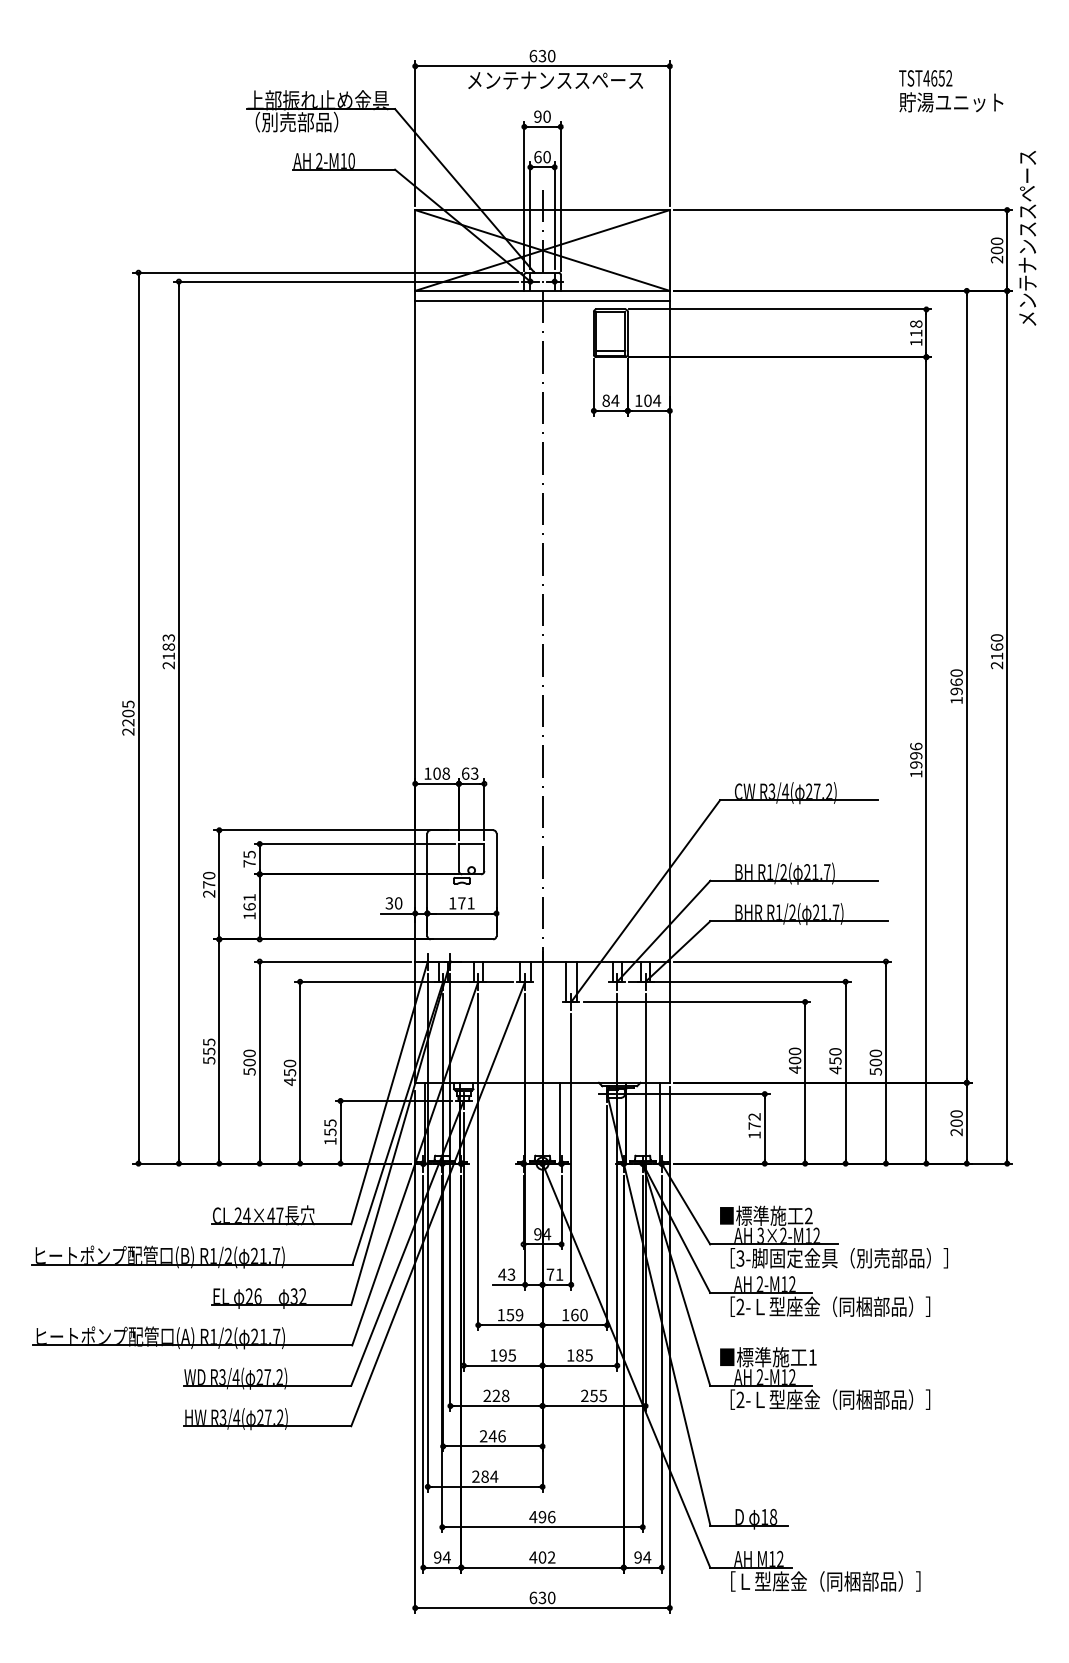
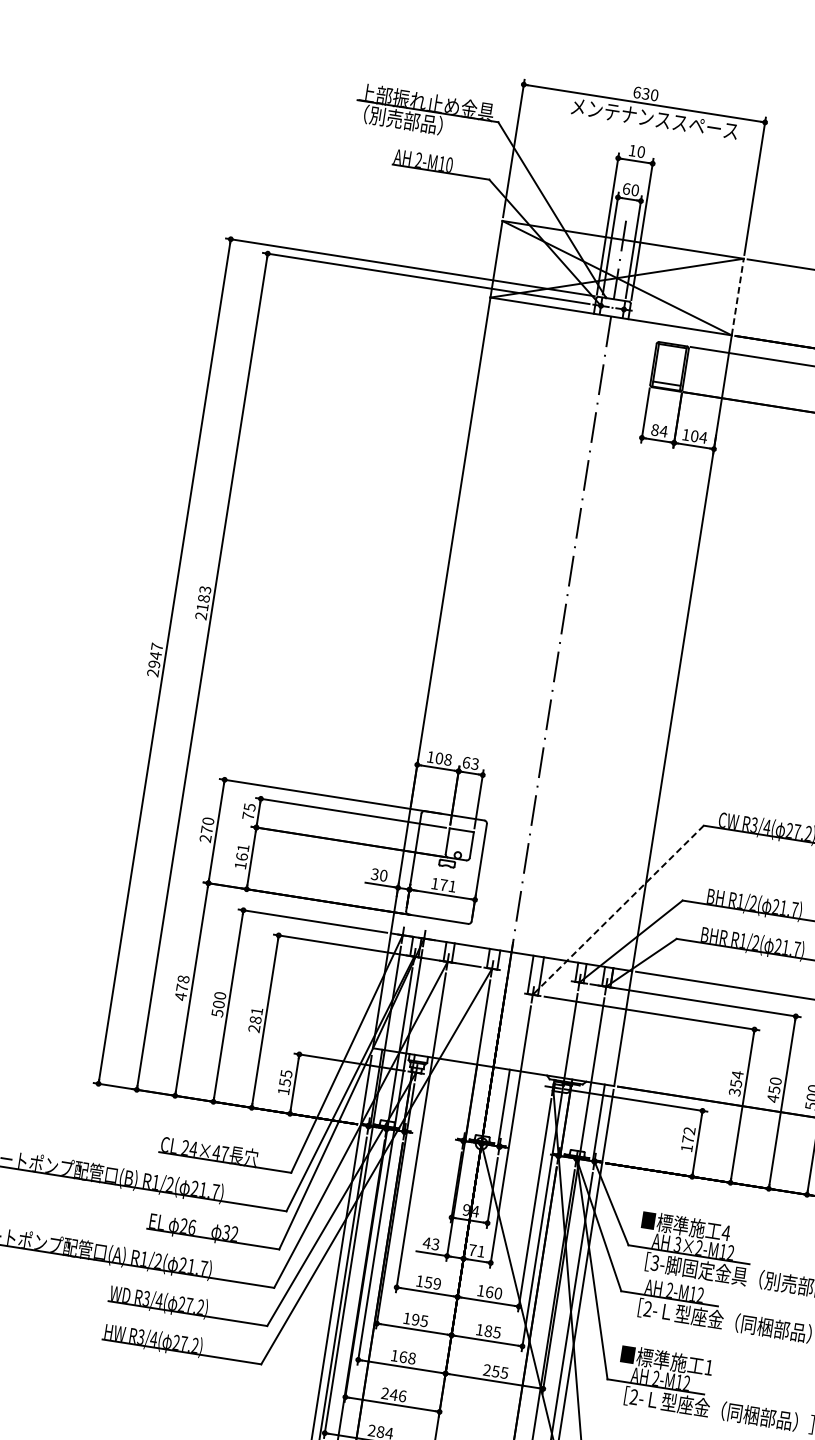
text: (537, 116) -> (632, 150), 90 -> 10
line: (669, 250) -> (737, 297), solid -> dashed
line: (542, 301) -> (609, 326), removed
text: (128, 713) -> (155, 655), 2205 -> 2947
line: (645, 901) -> (618, 910), solid -> dashed
text: (209, 1051) -> (182, 988), 555 -> 478
text: (794, 1060) -> (735, 1083), 400 -> 354
text: (289, 1072) -> (255, 1019), 450 -> 281
text: (808, 1215) -> (725, 1232), 2 -> 4
text: (491, 1395) -> (398, 1356), 228 -> 168

